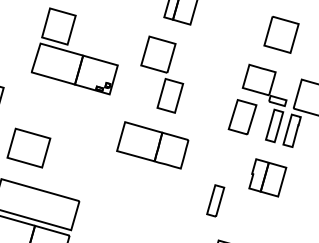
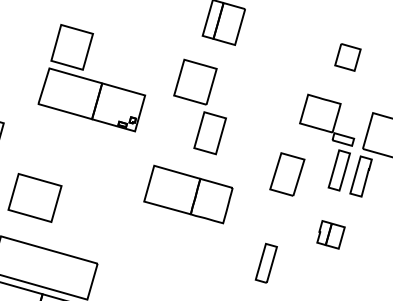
part: (281, 34) -> (347, 57), size x0.6
part: (242, 117) -> (287, 174), moved
part: (267, 177) -> (330, 234), size x0.6

